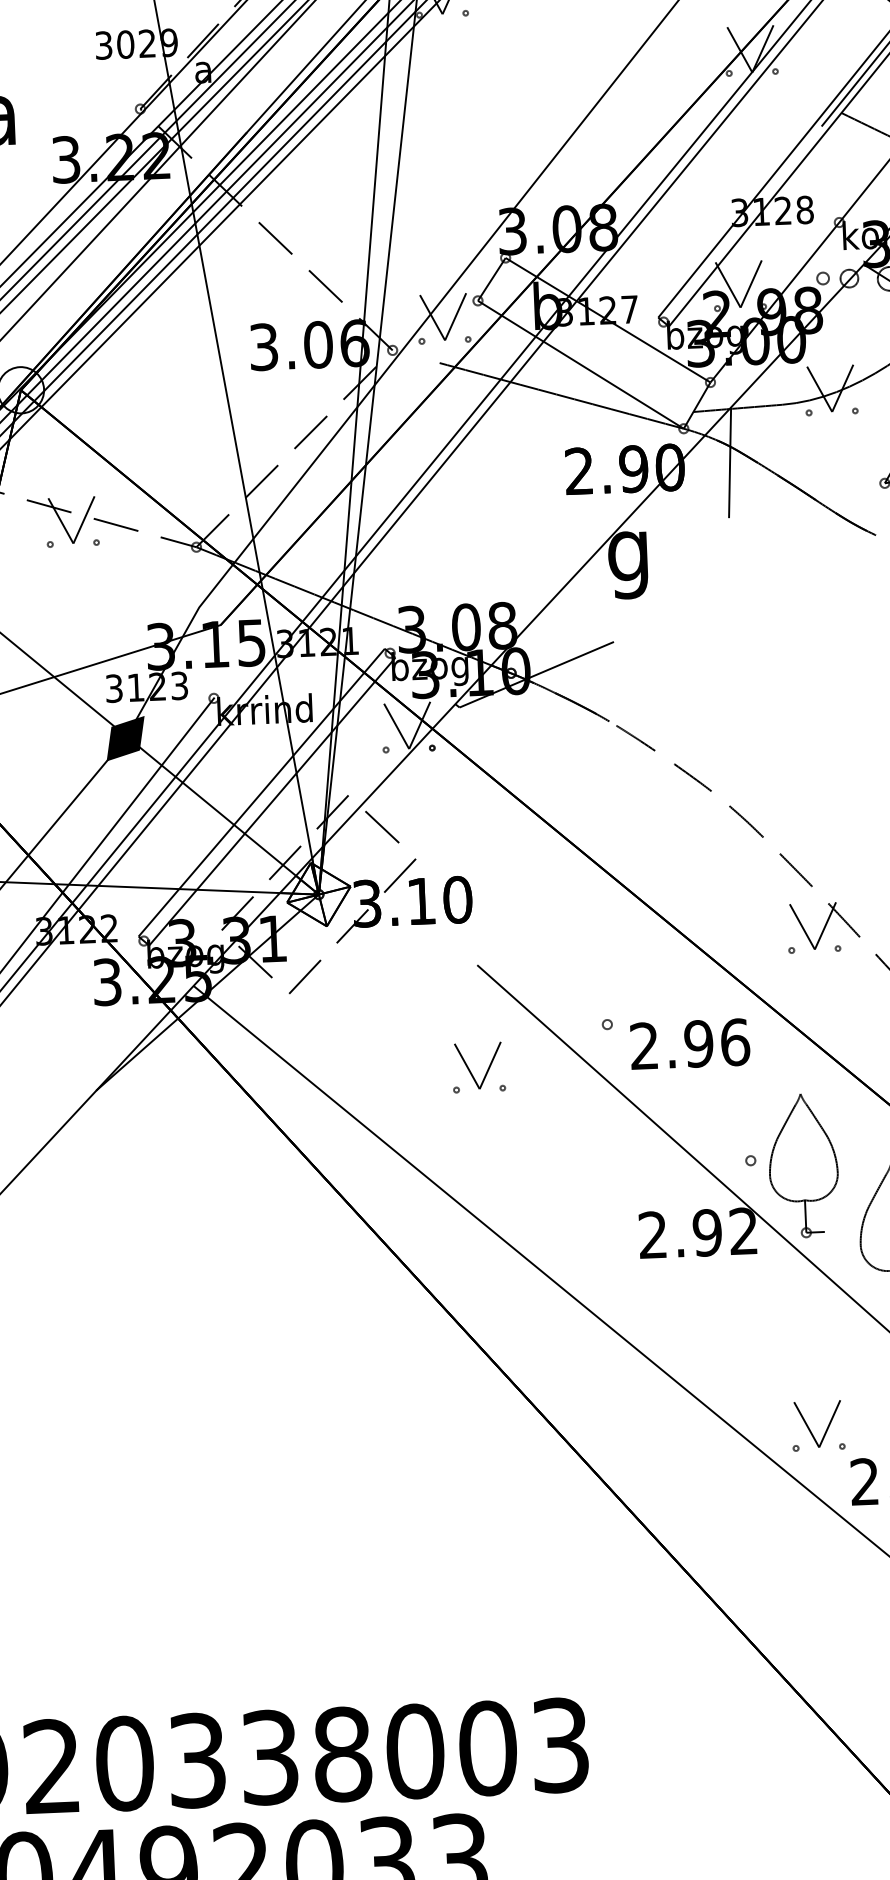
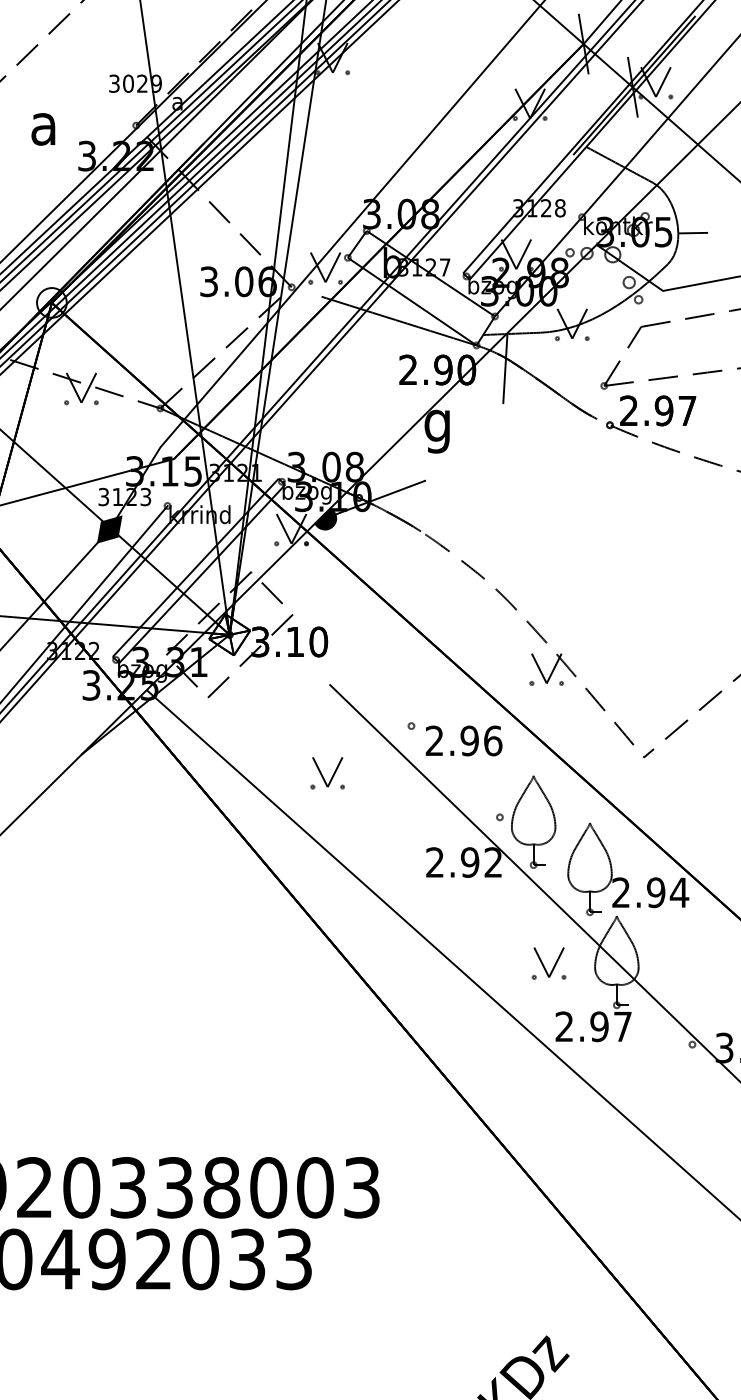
fill: (460, 707) -> (325, 518), added
part: (478, 1067) -> (327, 773), moved
part: (817, 1425) -> (548, 963), moved

